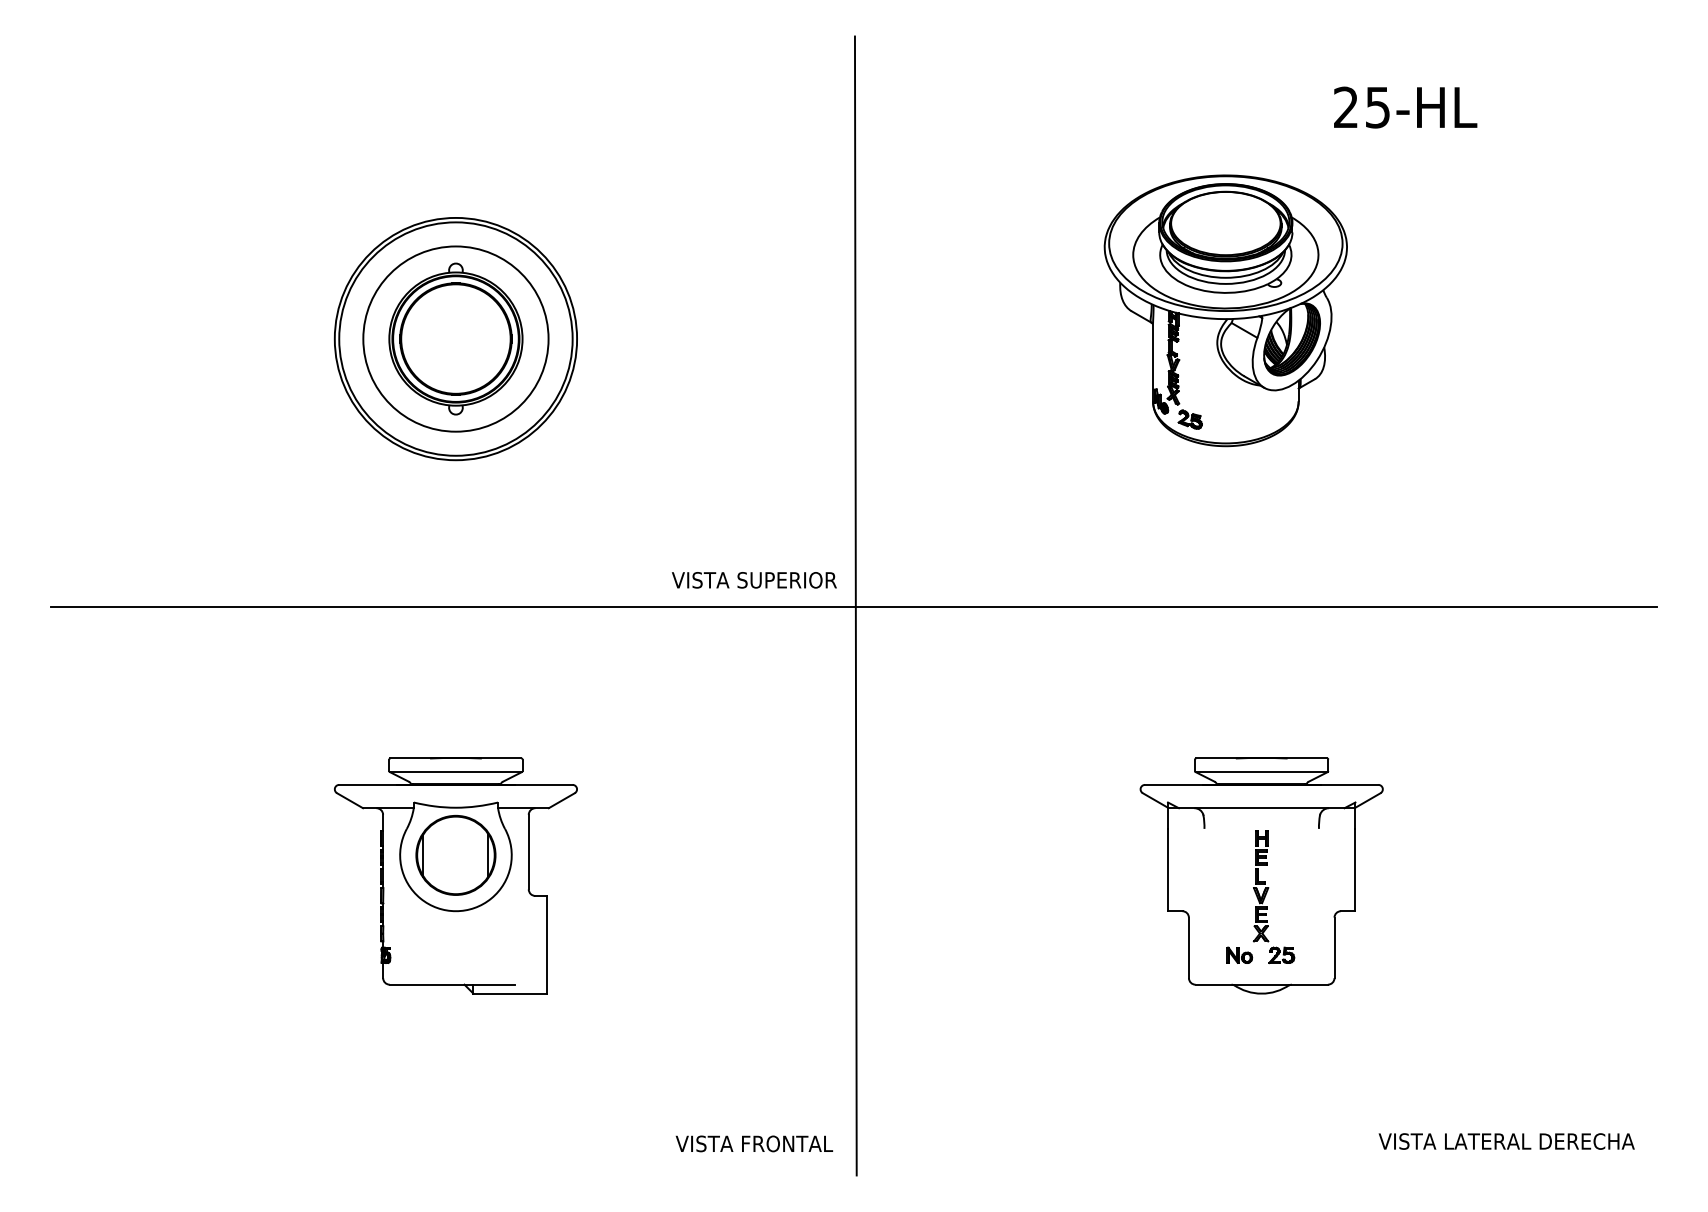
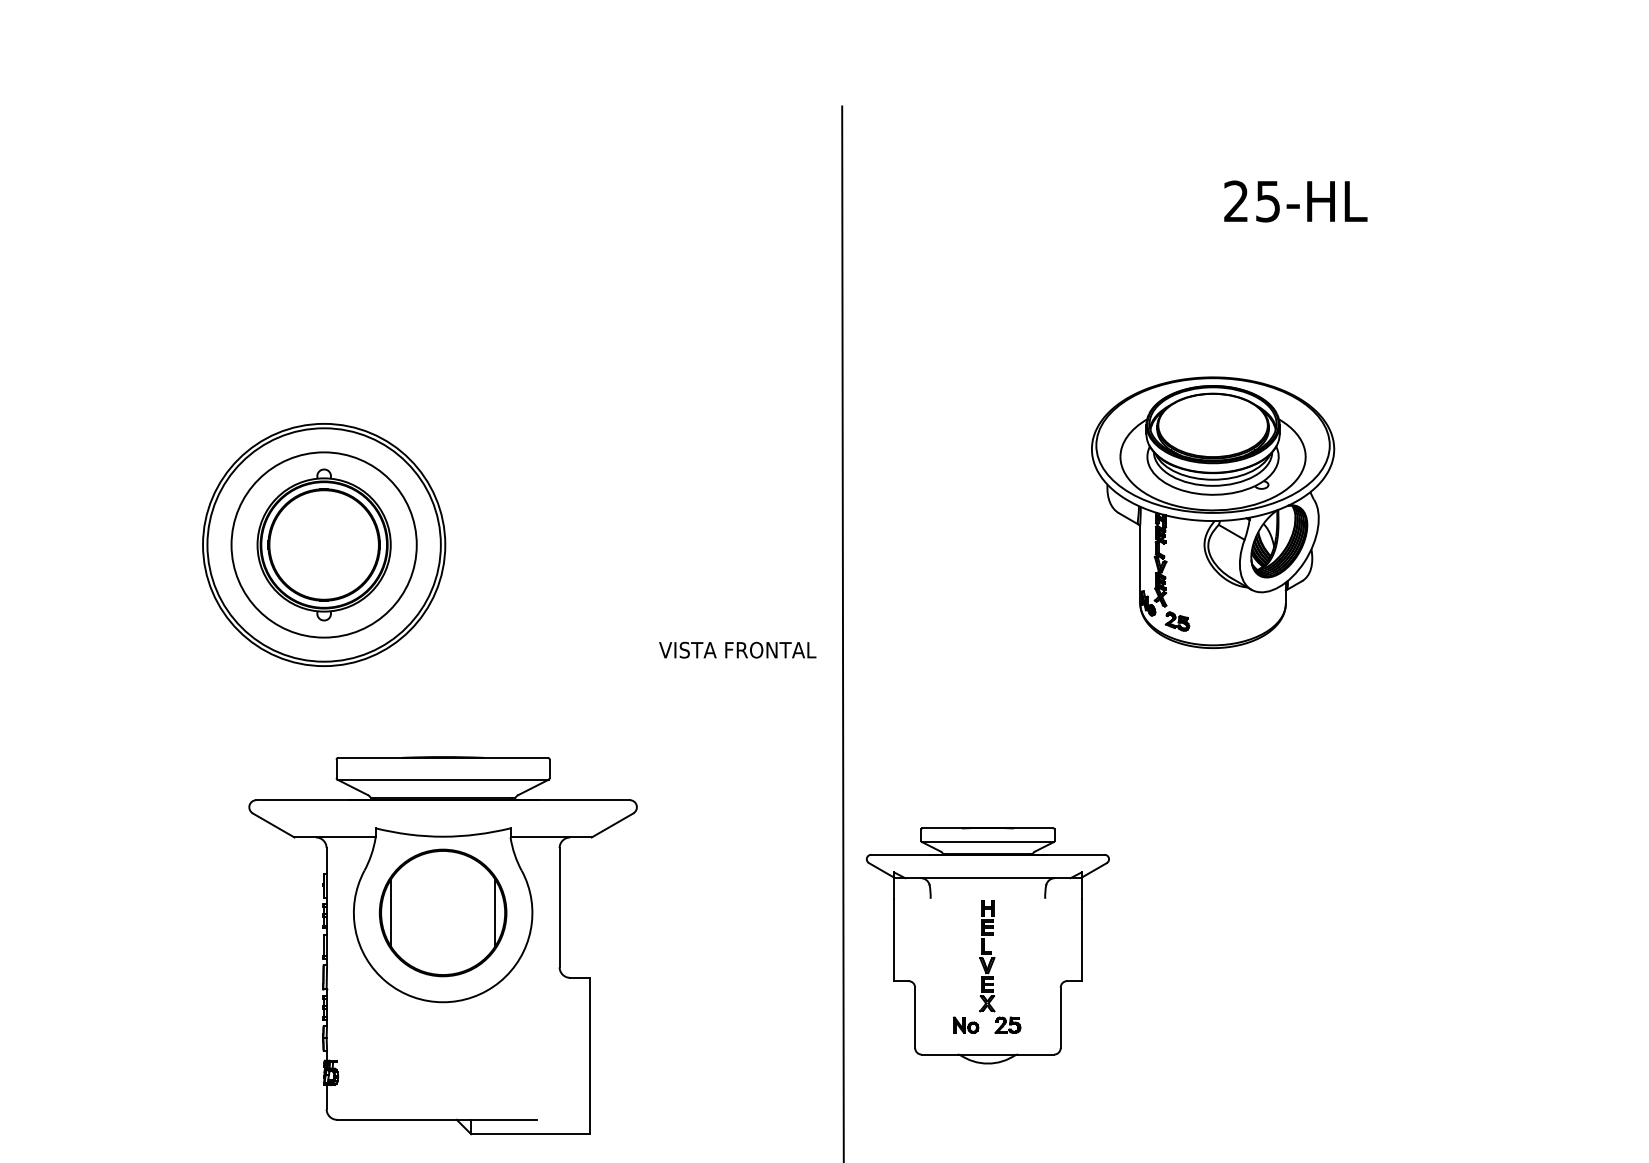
text: (1405, 107) -> (1295, 201), moved
part: (1225, 310) -> (1212, 512), moved
part: (455, 339) -> (323, 545), moved
text: (786, 580) -> (773, 650), VISTA SUPERIOR -> VISTA FRONTAL
line: (853, 606) -> (840, 676), removed
part: (455, 875) -> (442, 945), size x1.6
part: (1261, 875) -> (987, 945), moved

